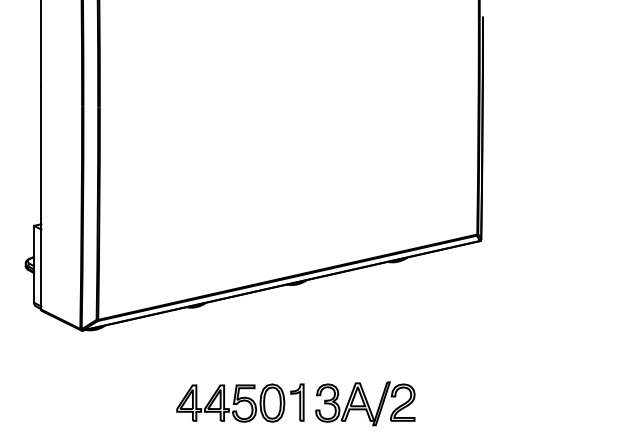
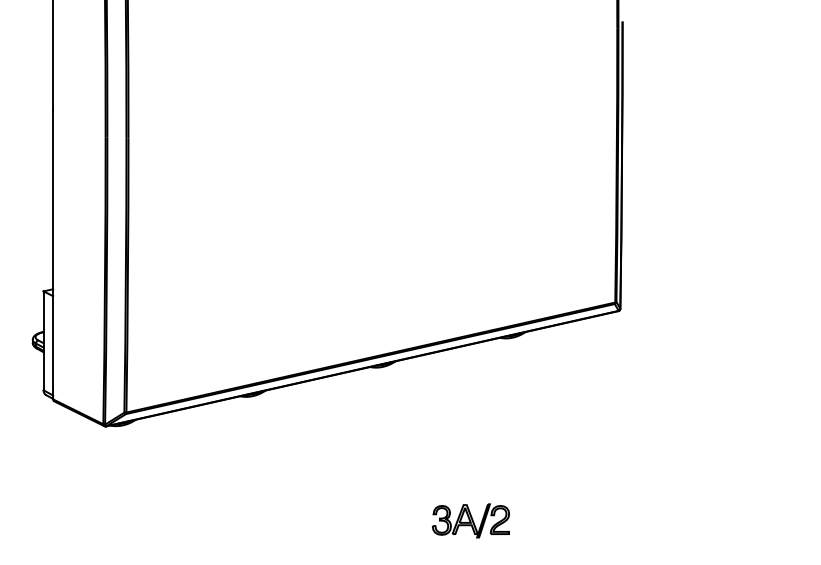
part: (240, 402) -> (309, 519), removed
part: (365, 403) -> (471, 520), size x0.6

